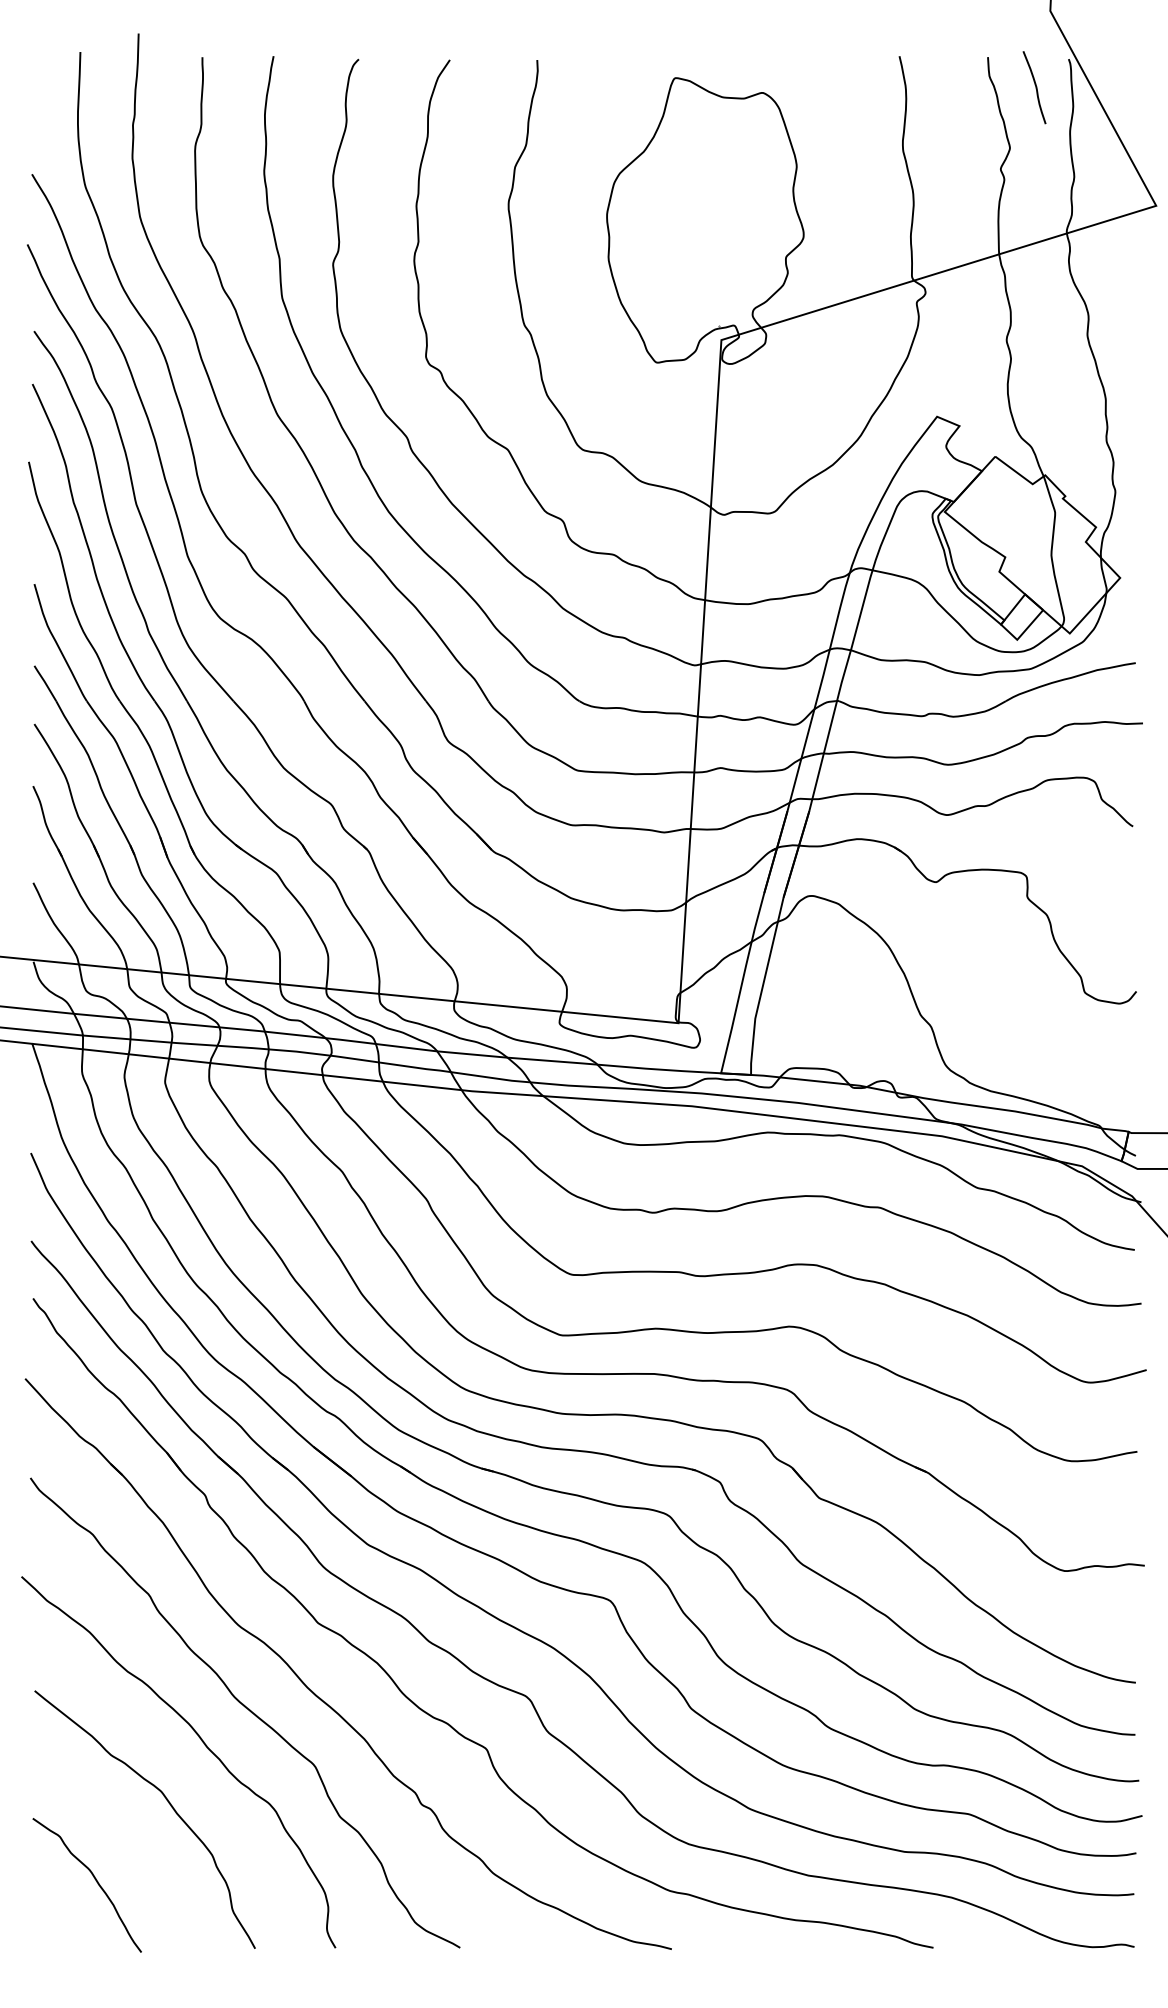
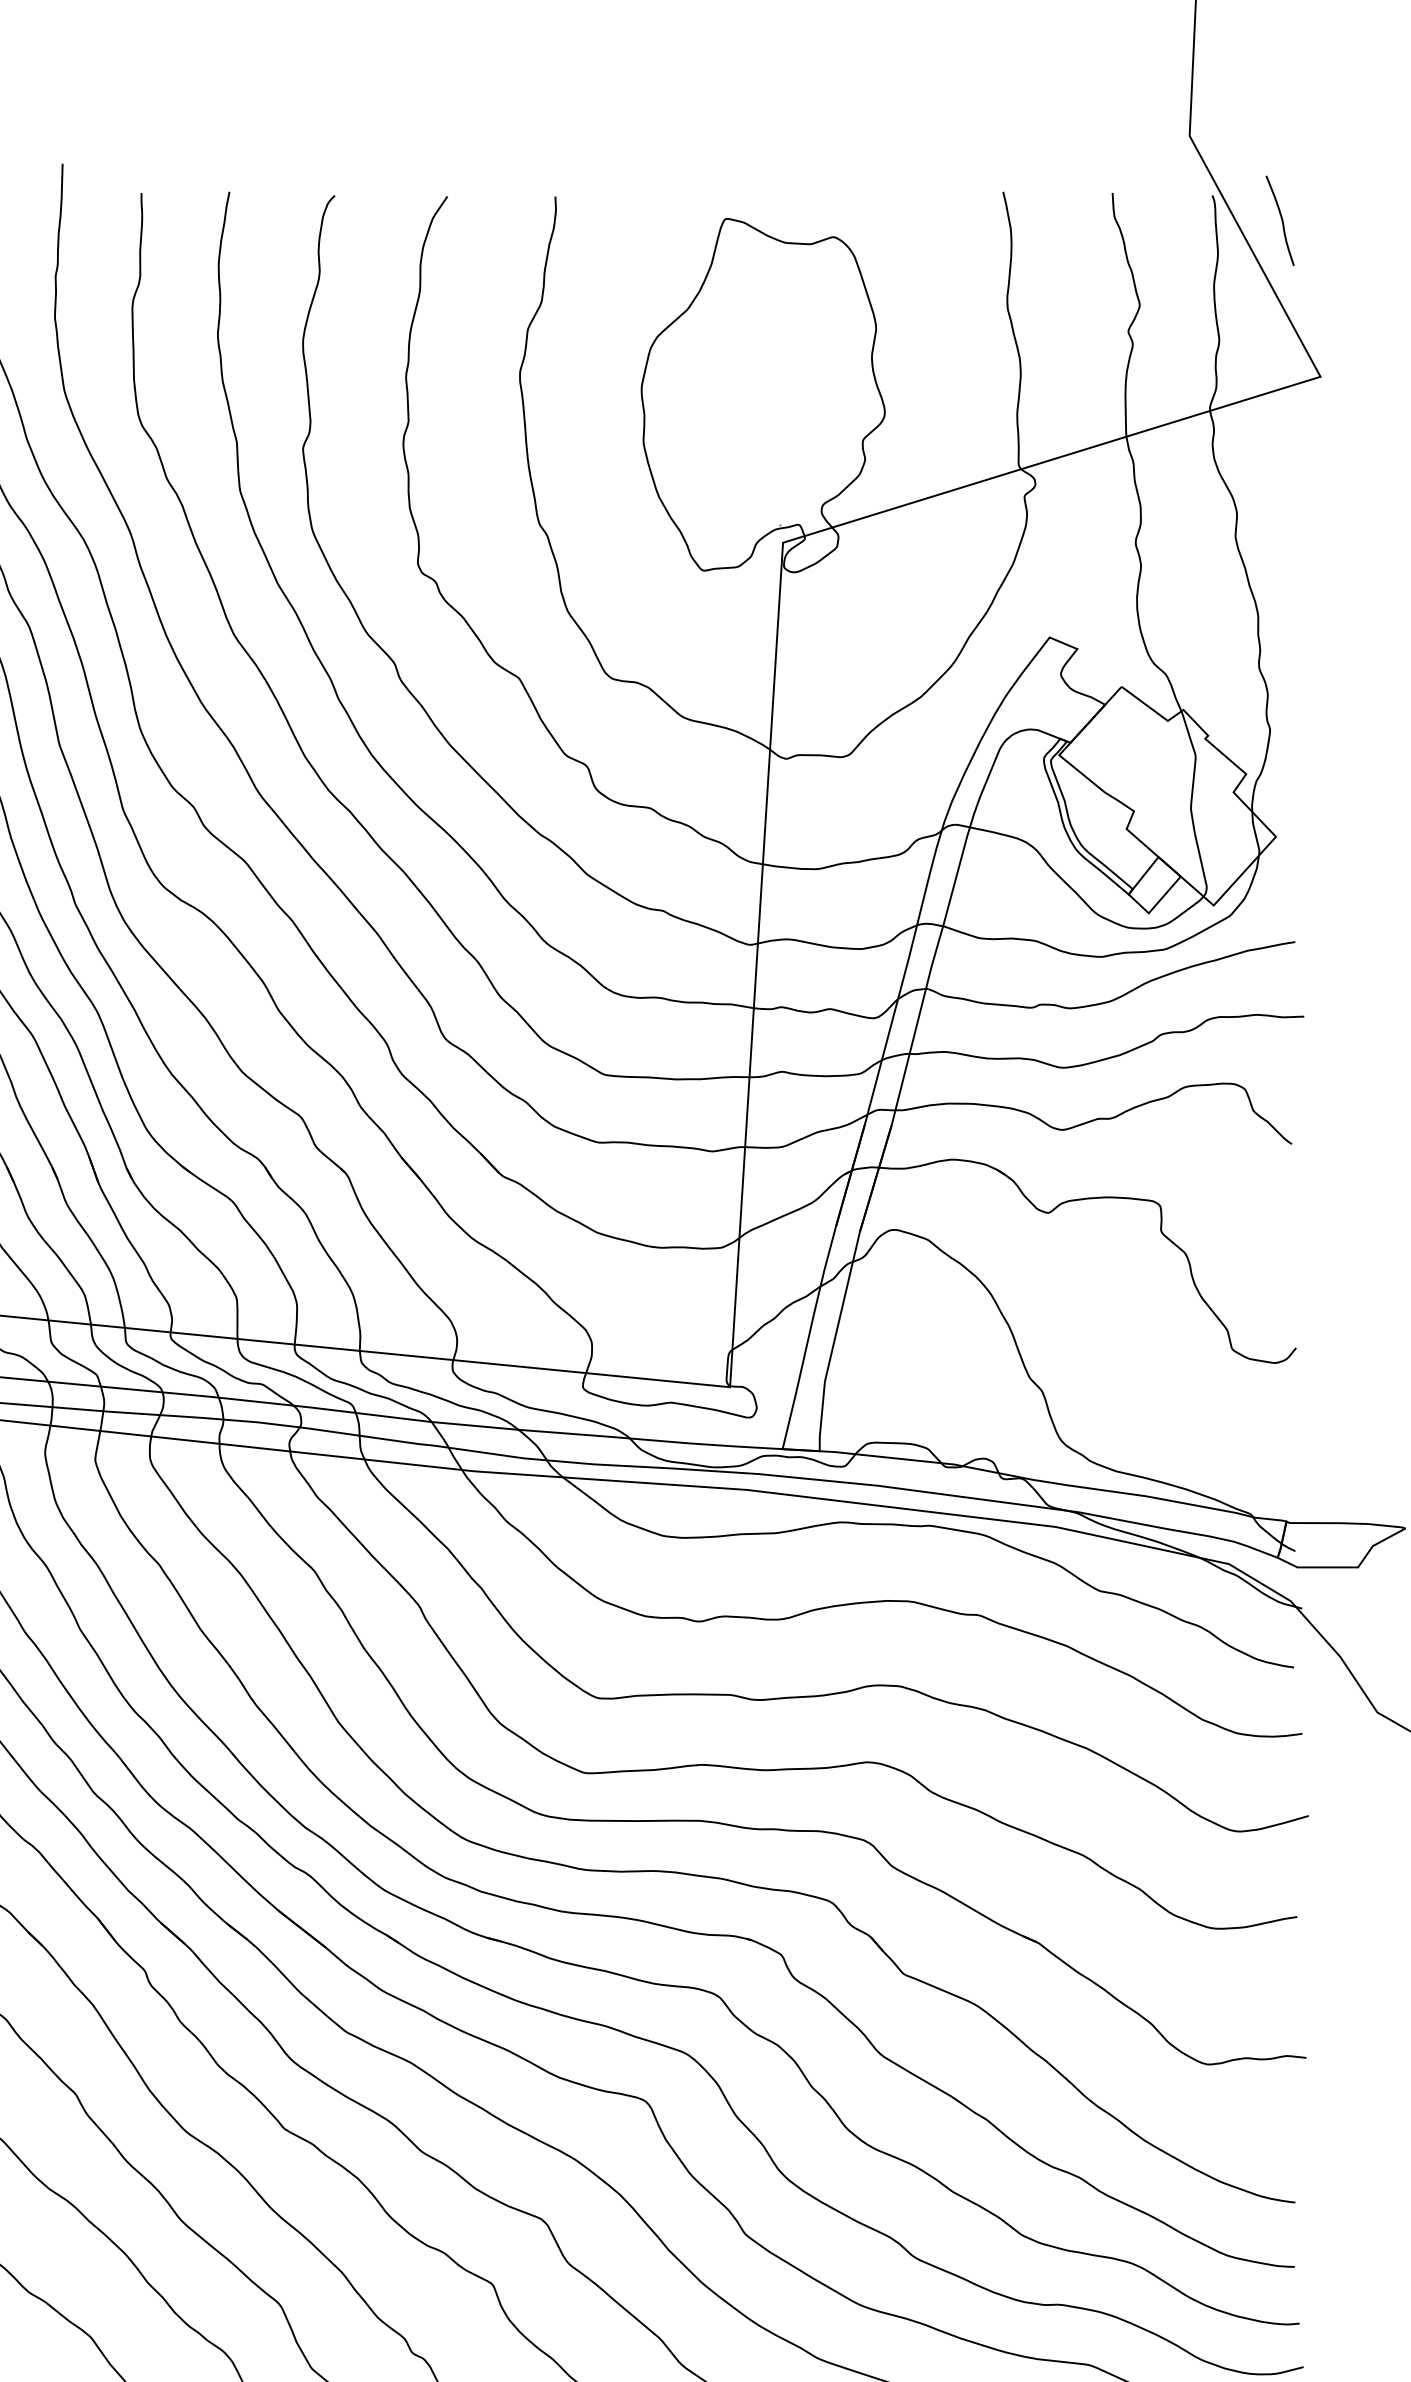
curve: (1035, 87) -> (1281, 220), moved

